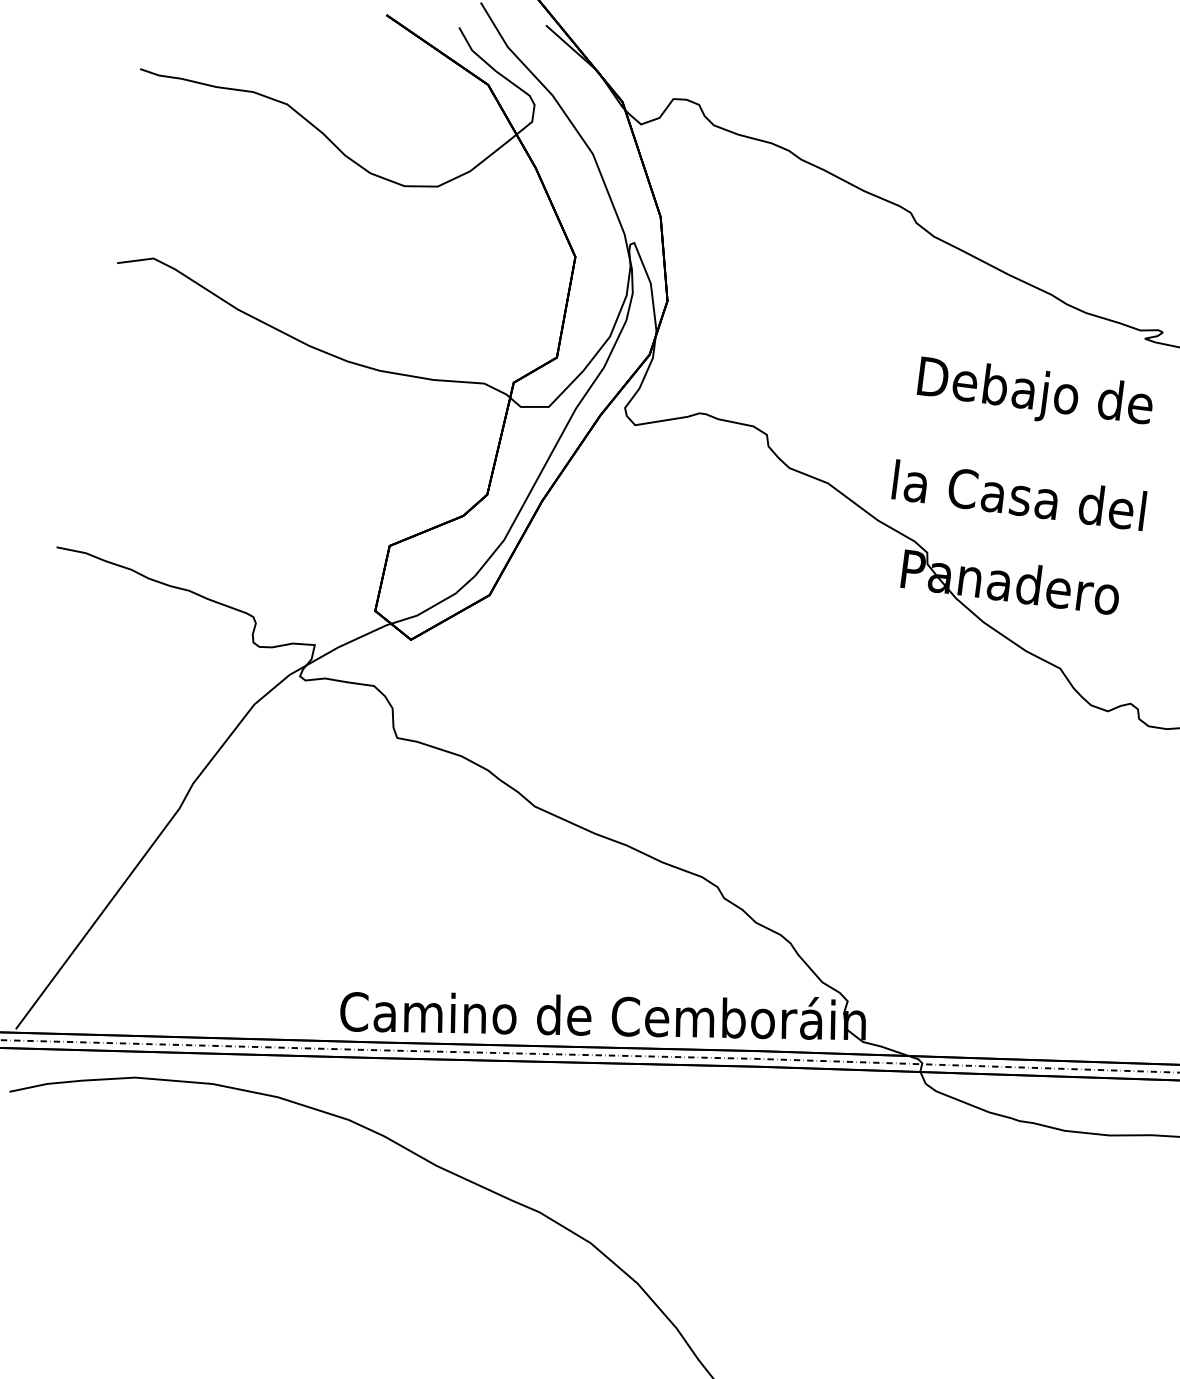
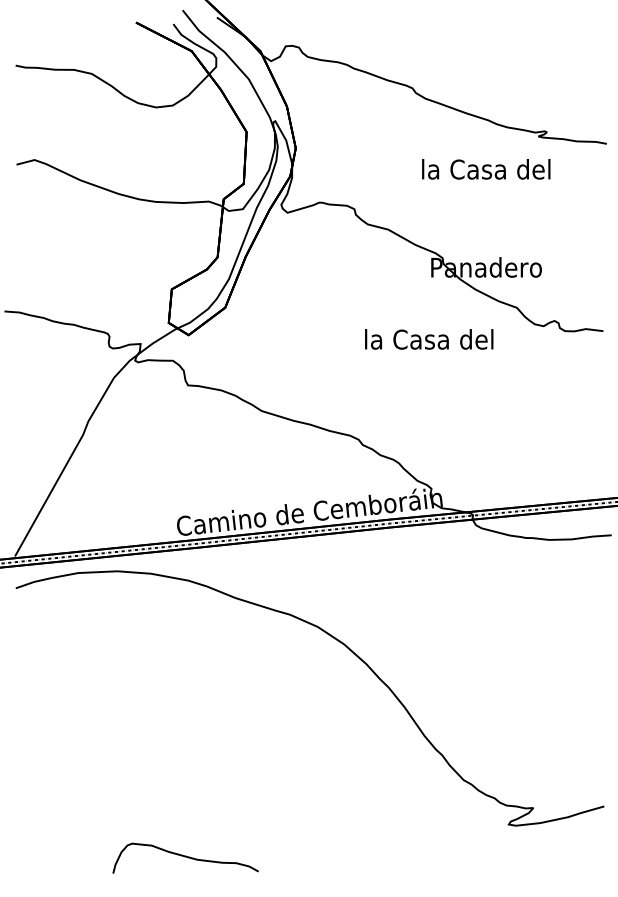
text: (1034, 394) -> (486, 171), Debajo de -> la Casa del
text: (1019, 495) -> (429, 339), moved

